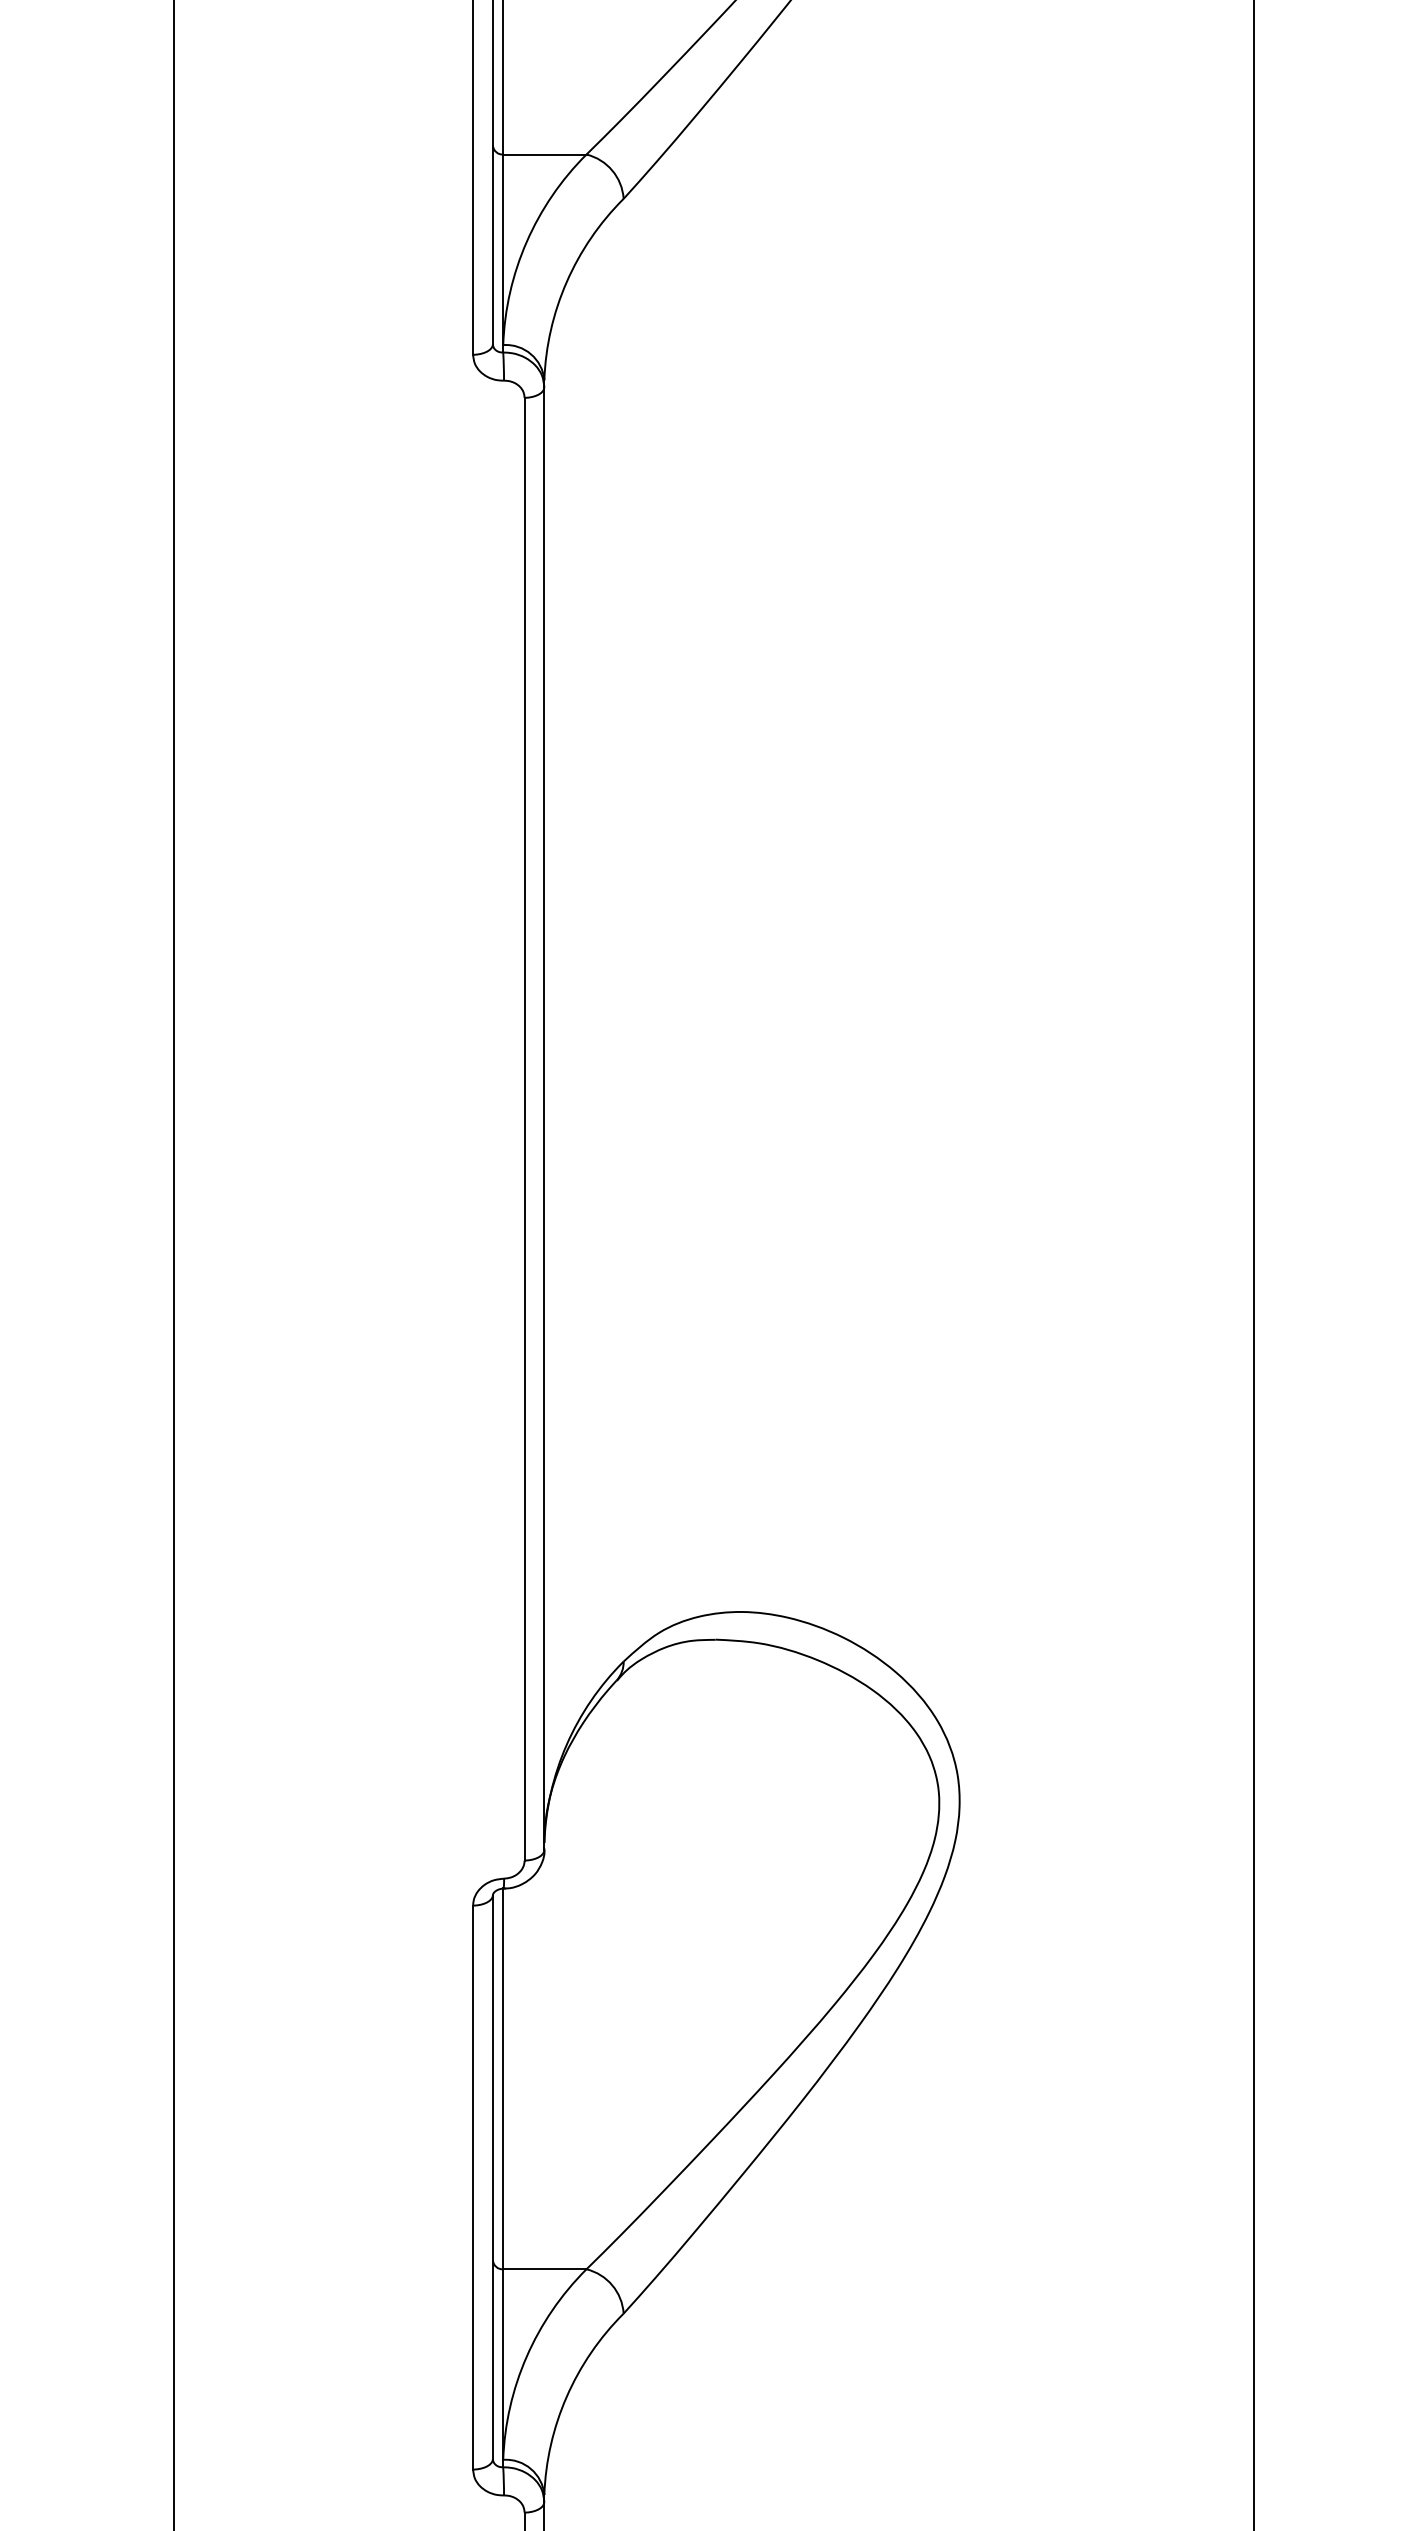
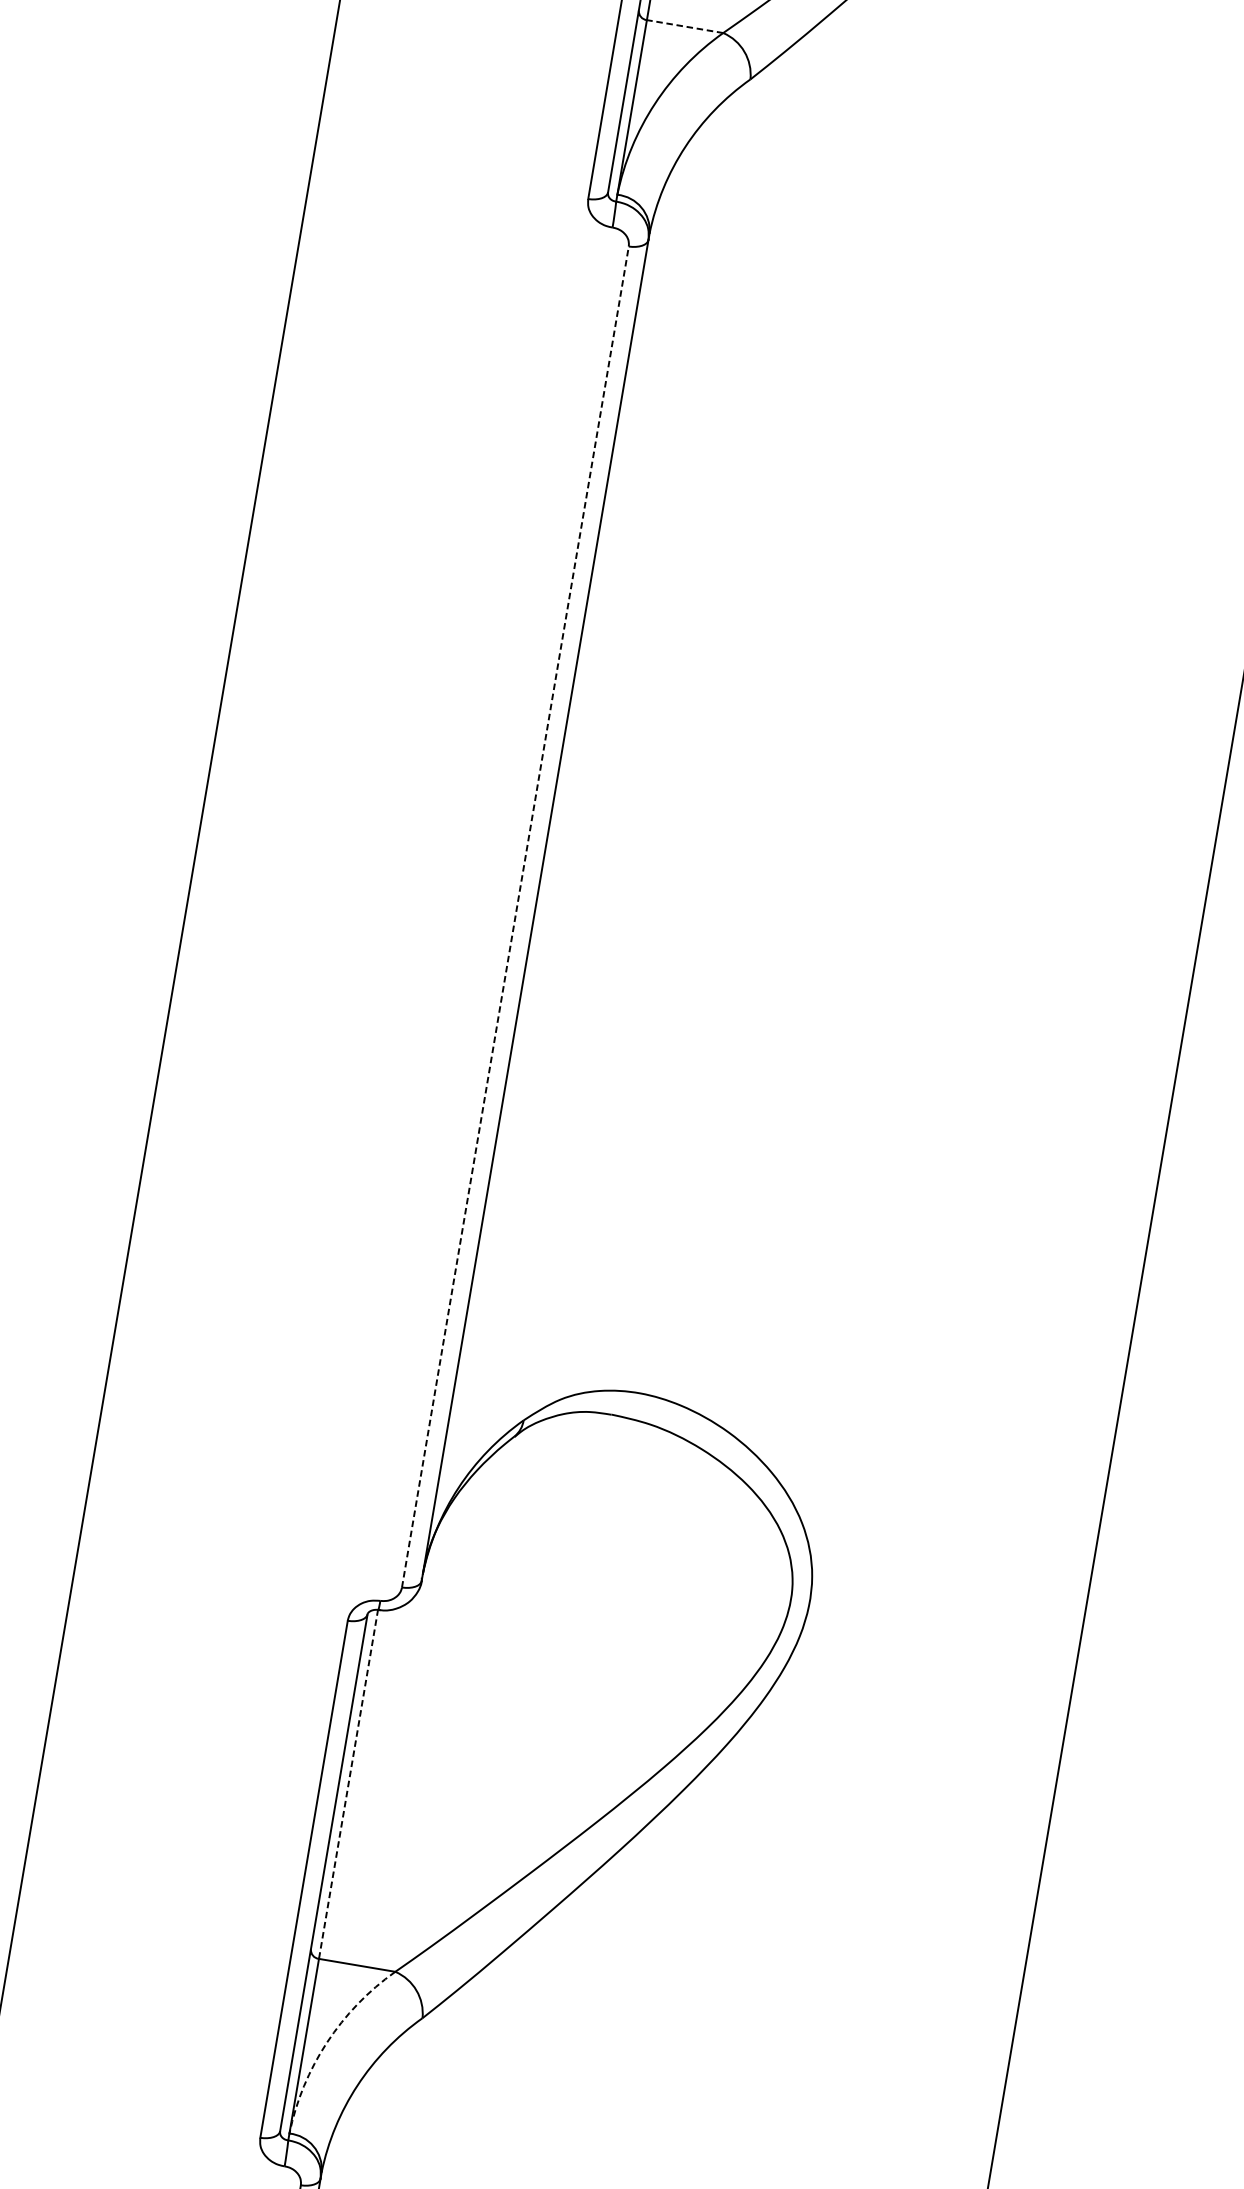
line: (544, 154) -> (684, 26), solid -> dashed
line: (524, 1128) -> (515, 916), solid -> dashed
line: (503, 2078) -> (348, 1784), solid -> dashed
arc: (526, 2356) -> (326, 2042), solid -> dashed

